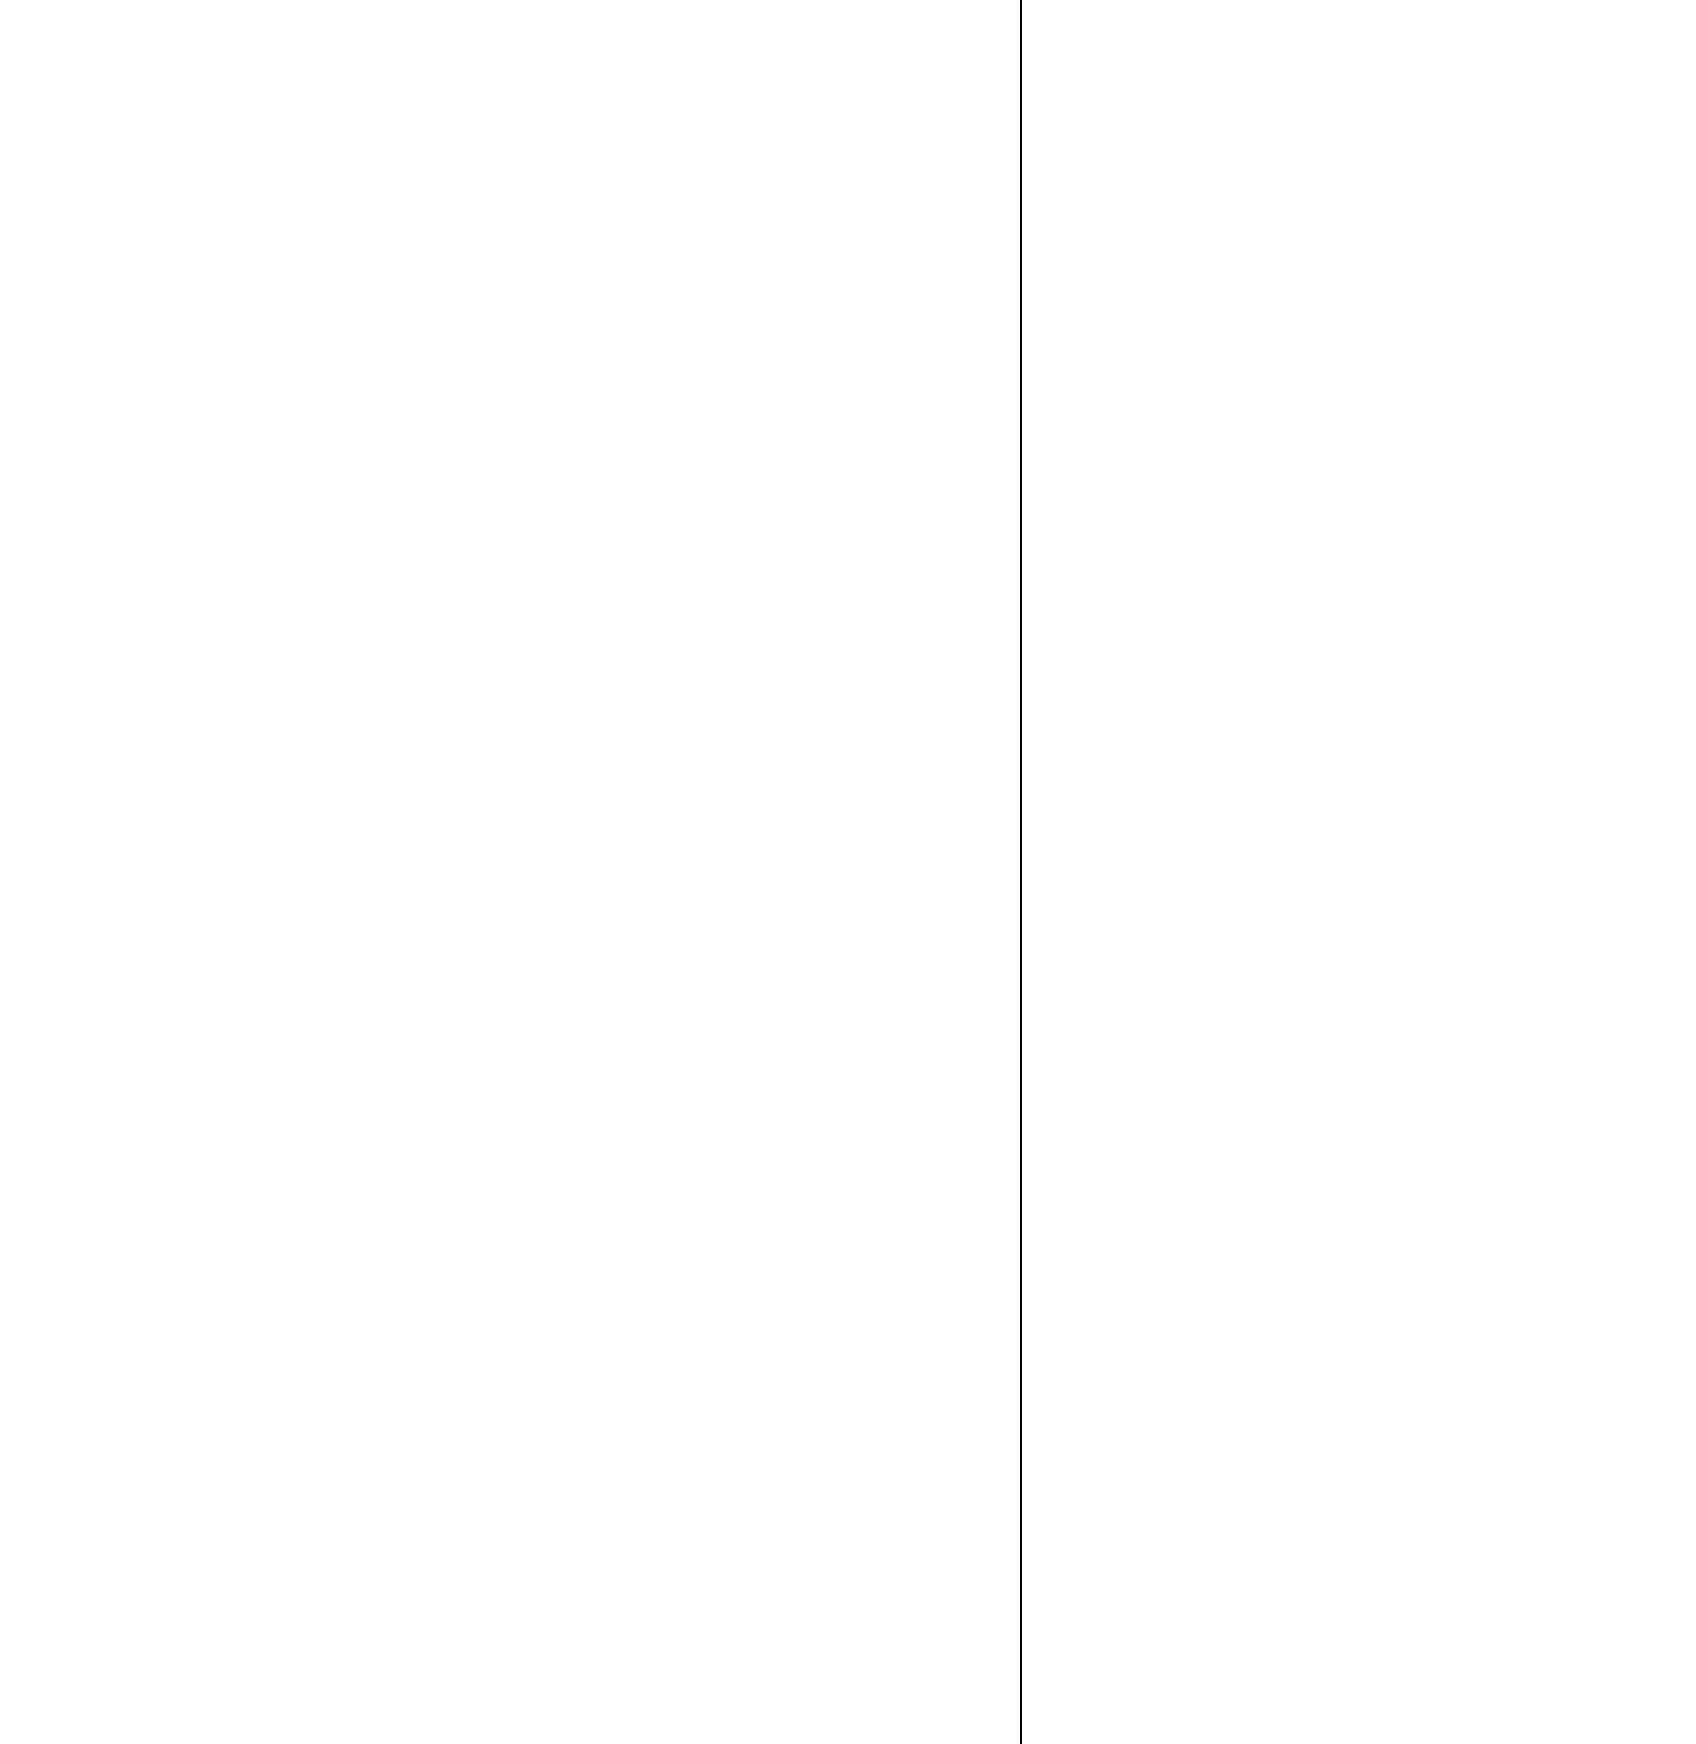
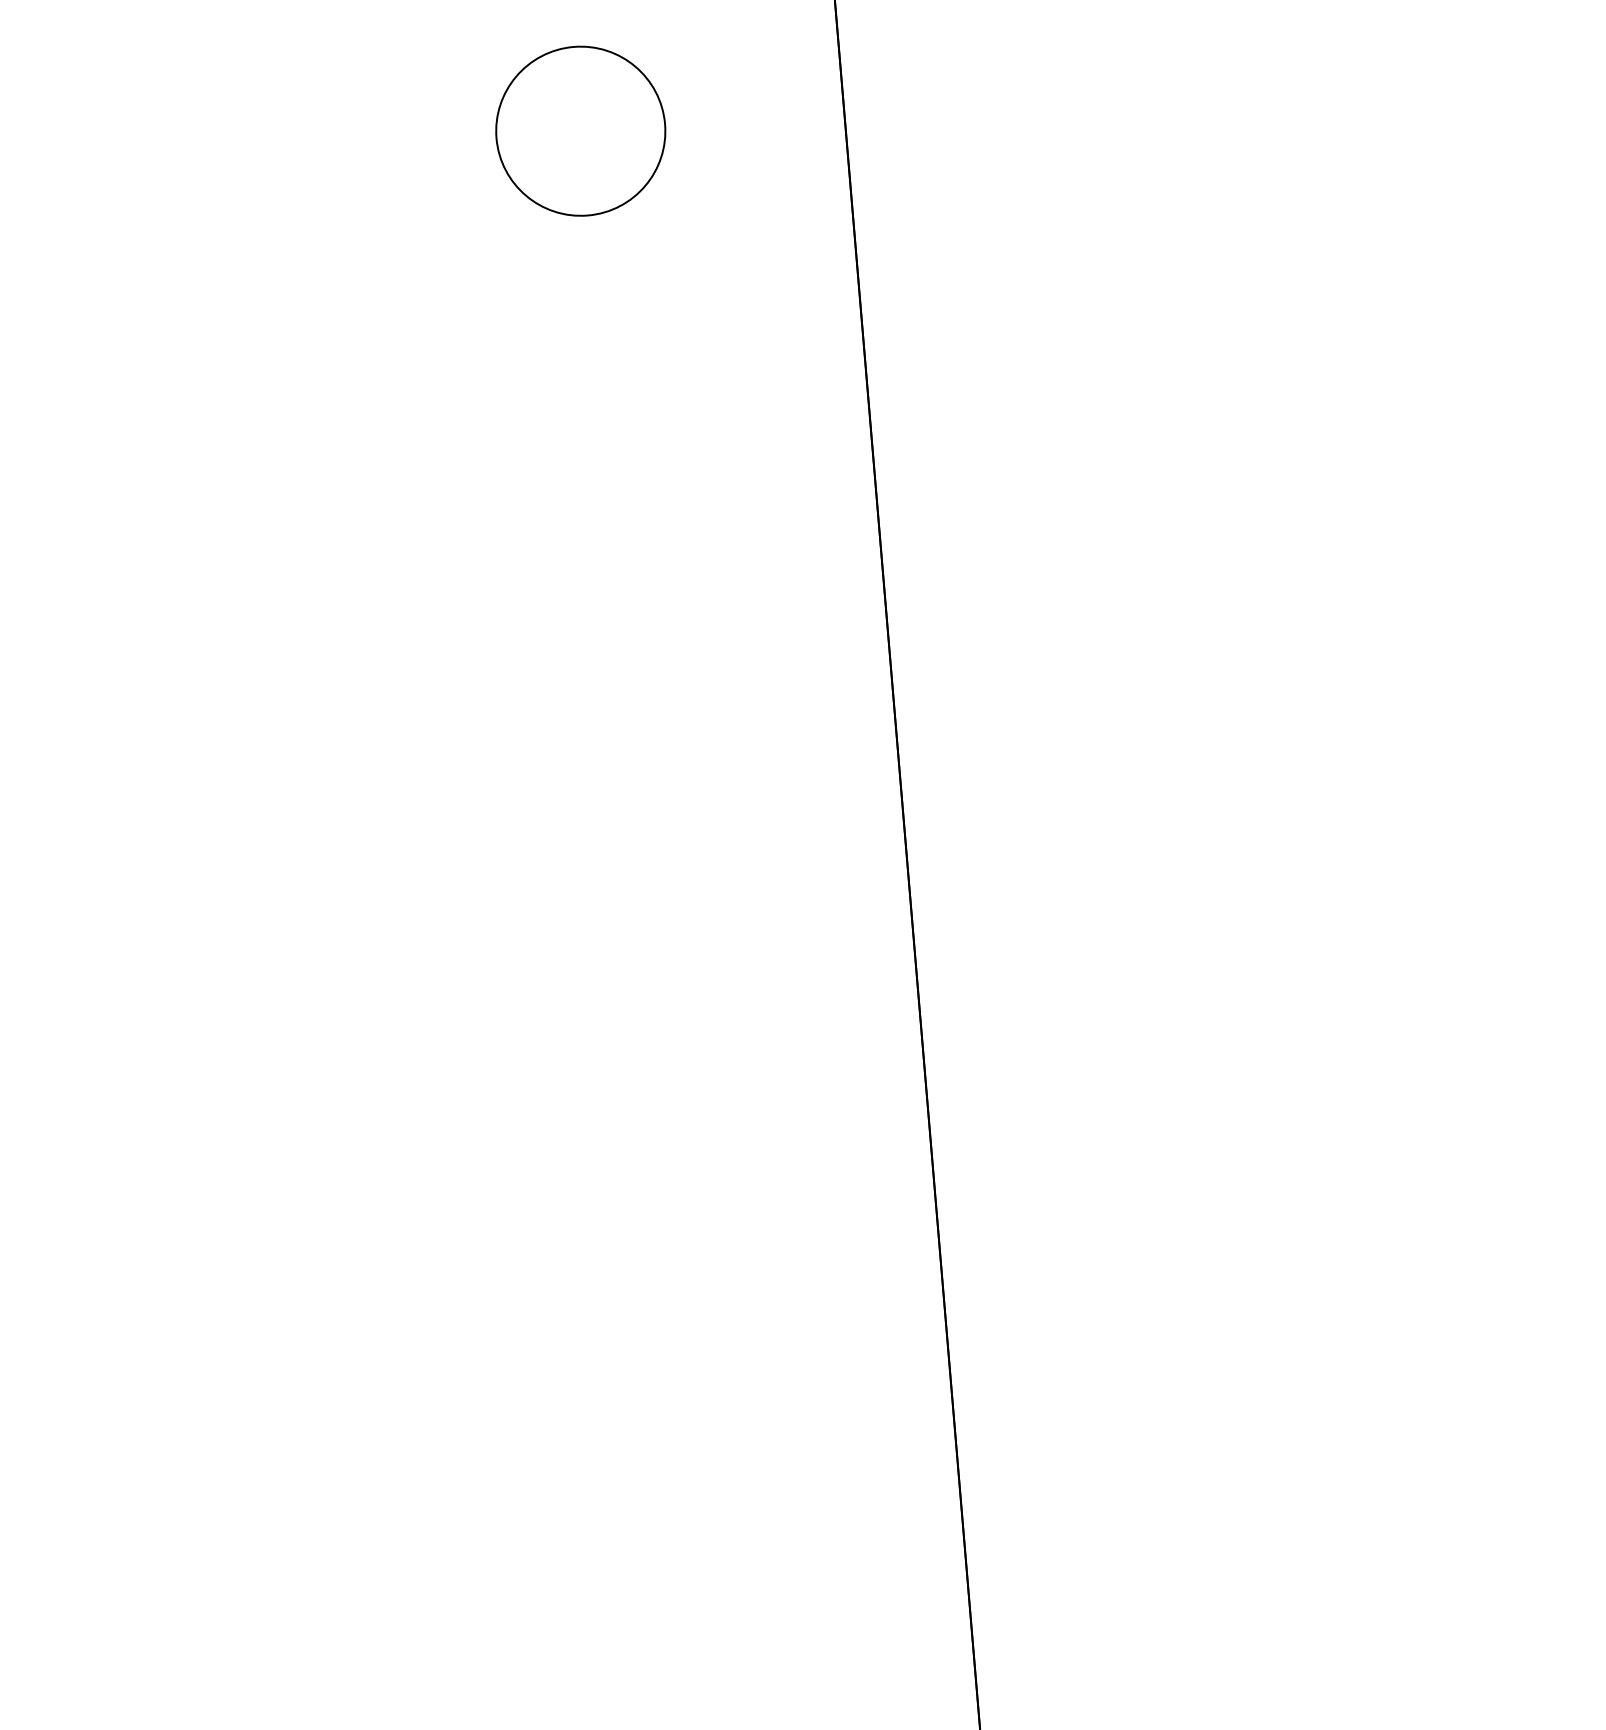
circle: (758, 275) -> (580, 130), added

